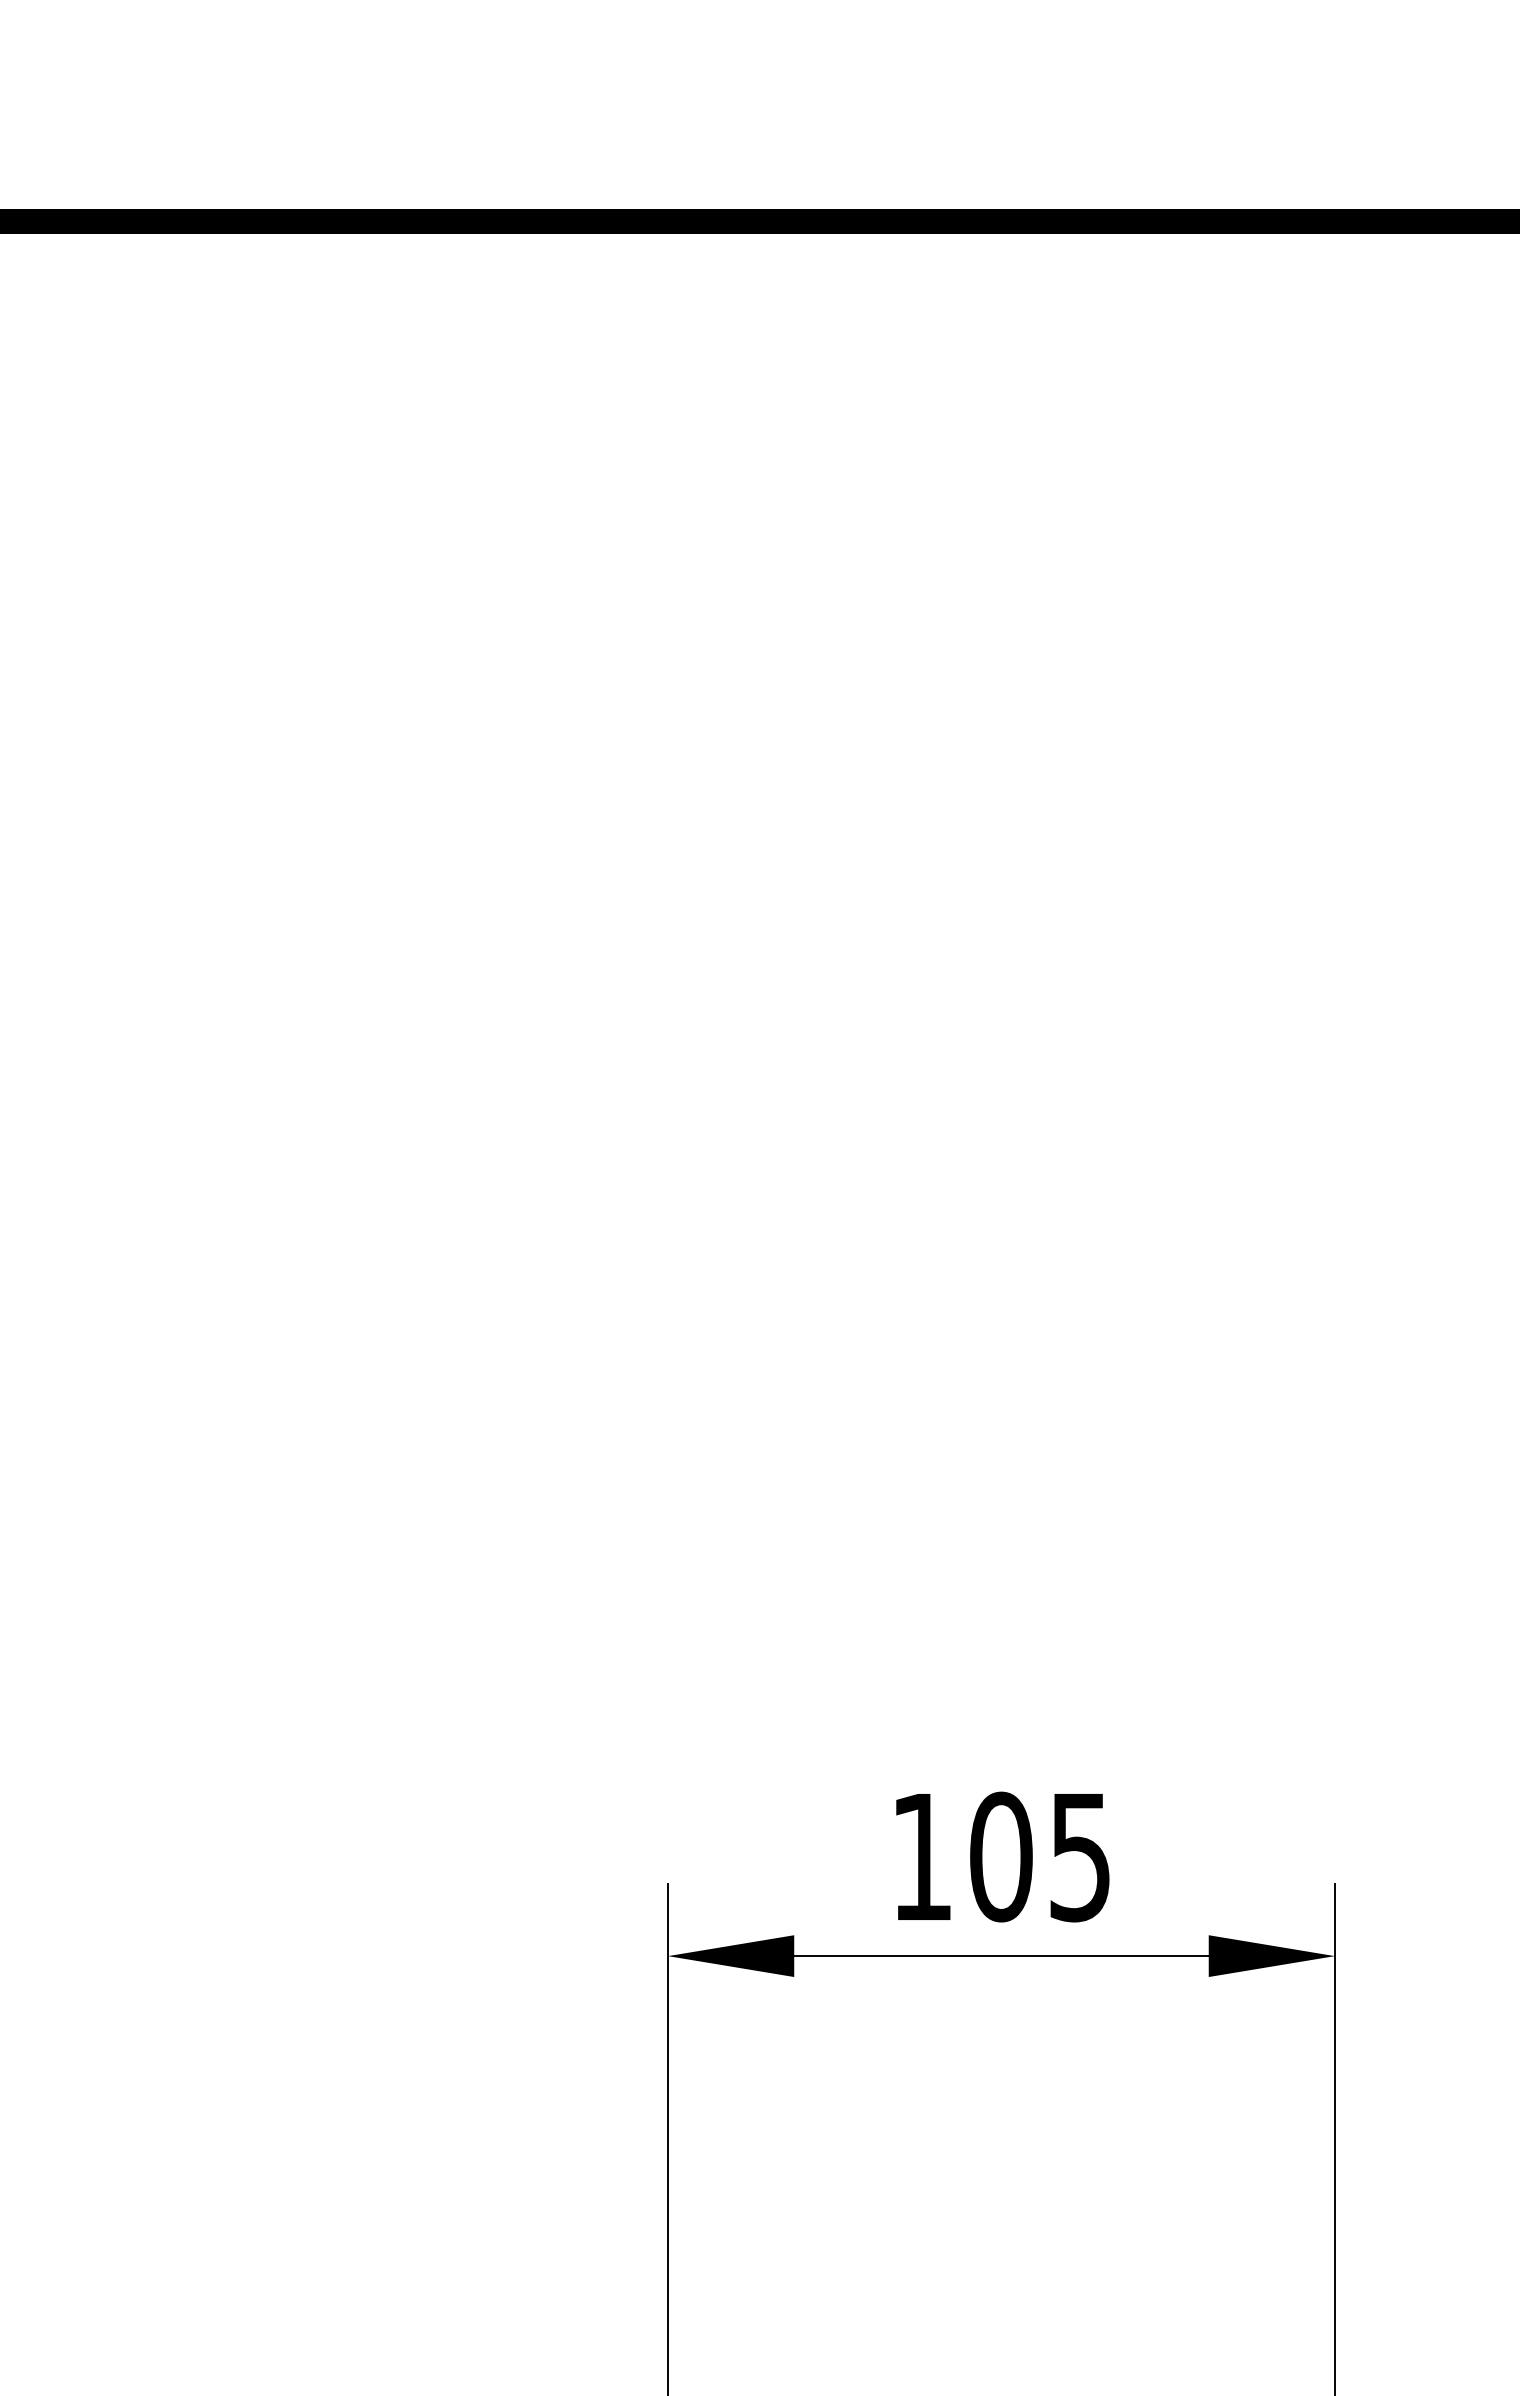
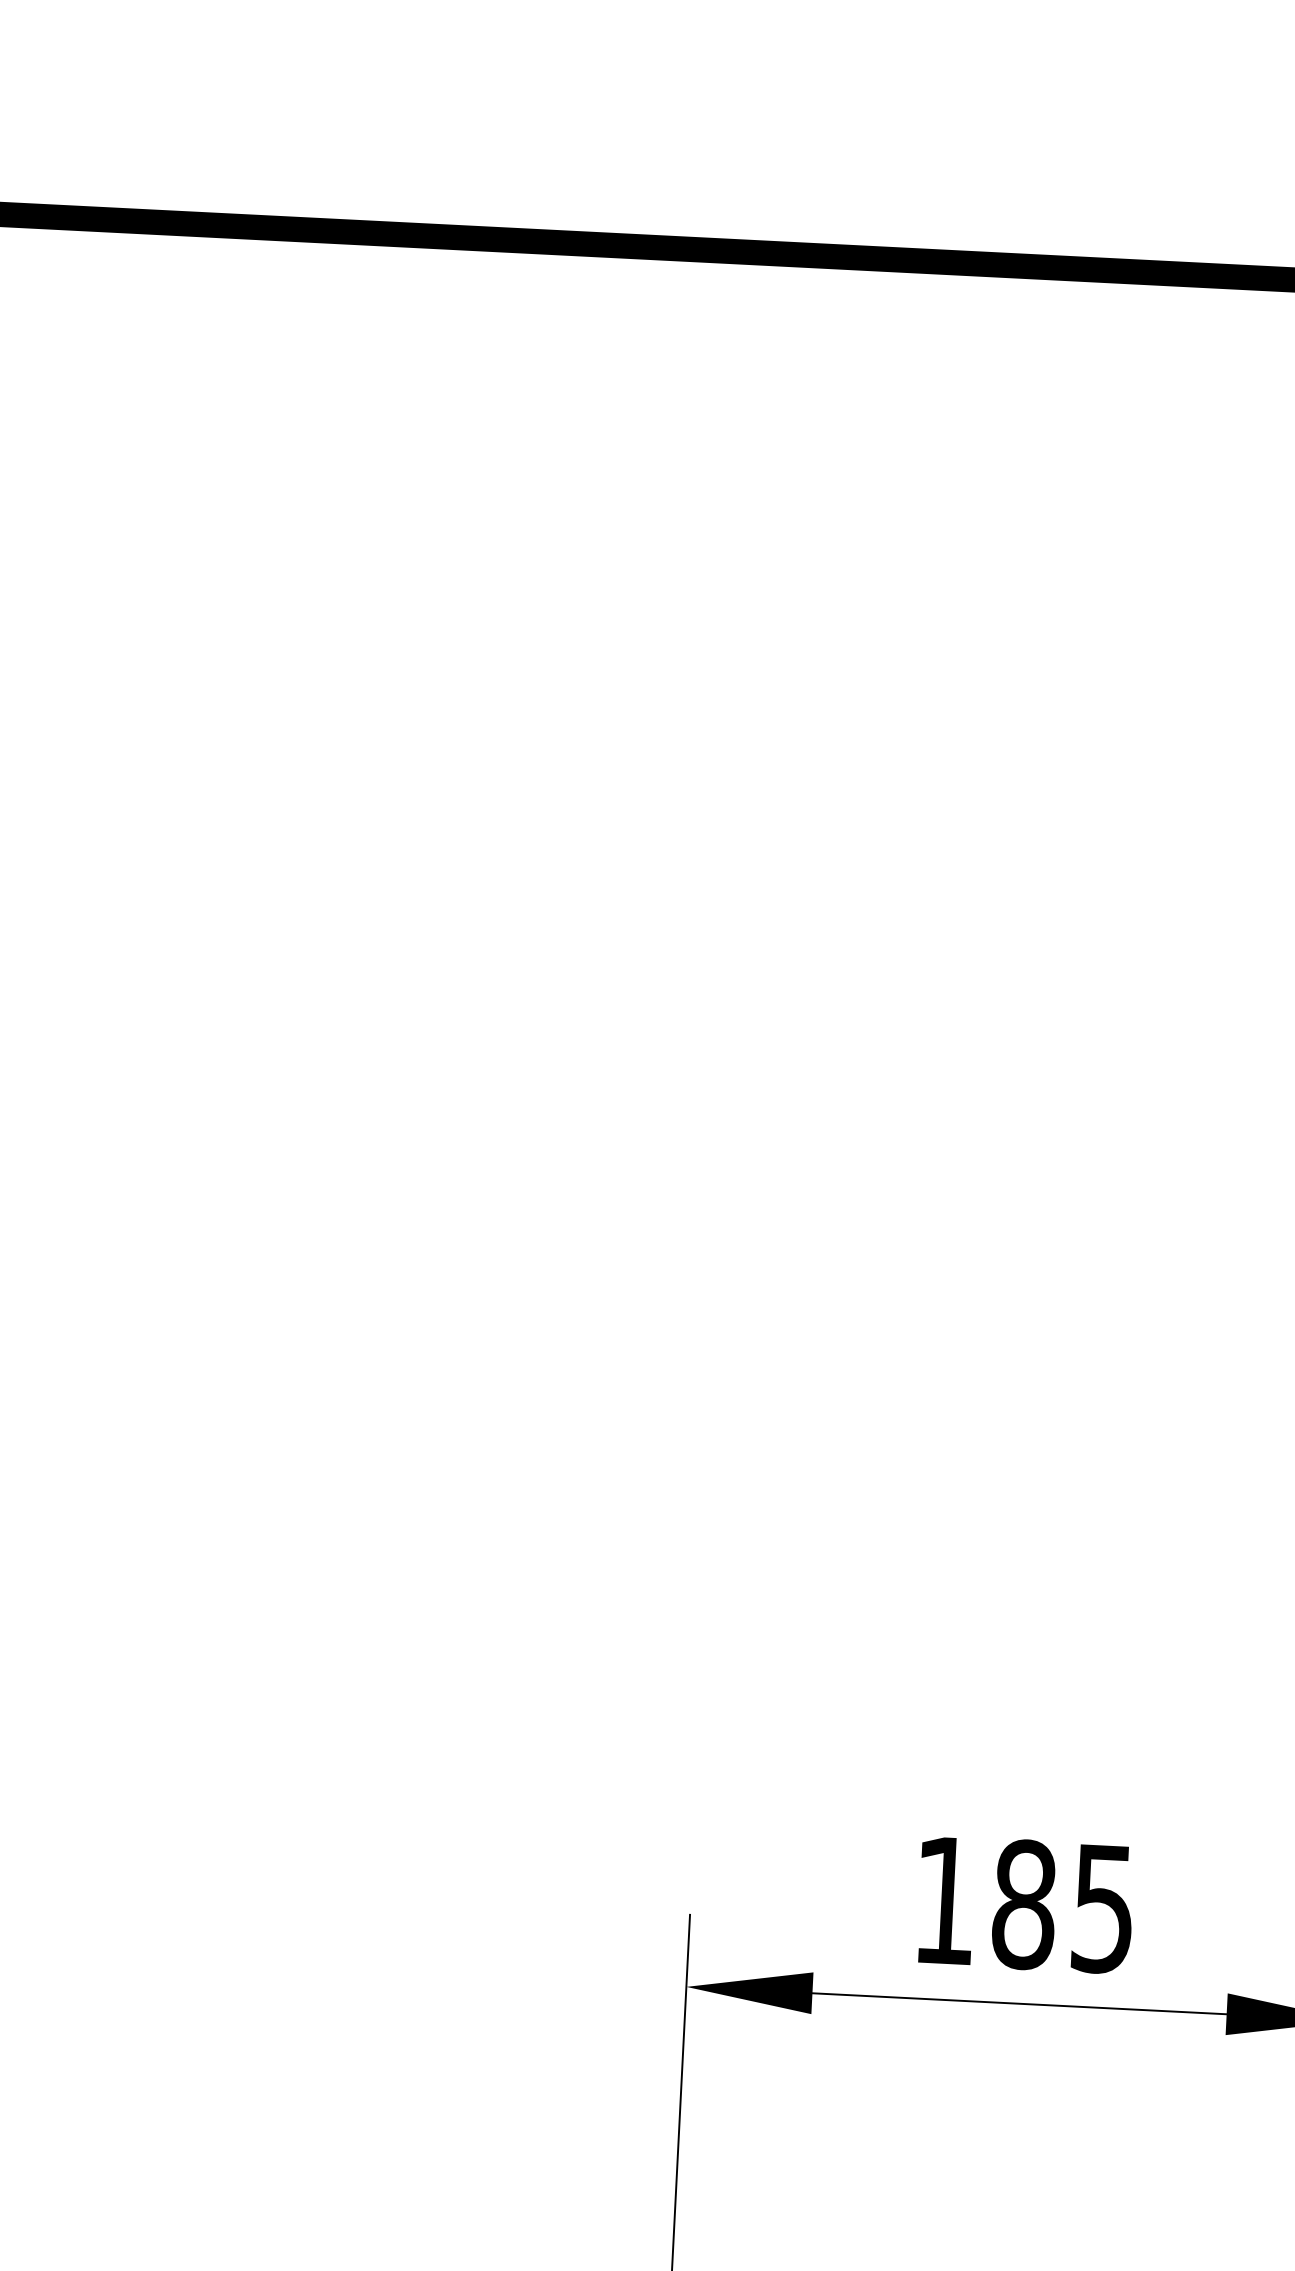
text: (1001, 1856) -> (1024, 1904), 105 -> 185

